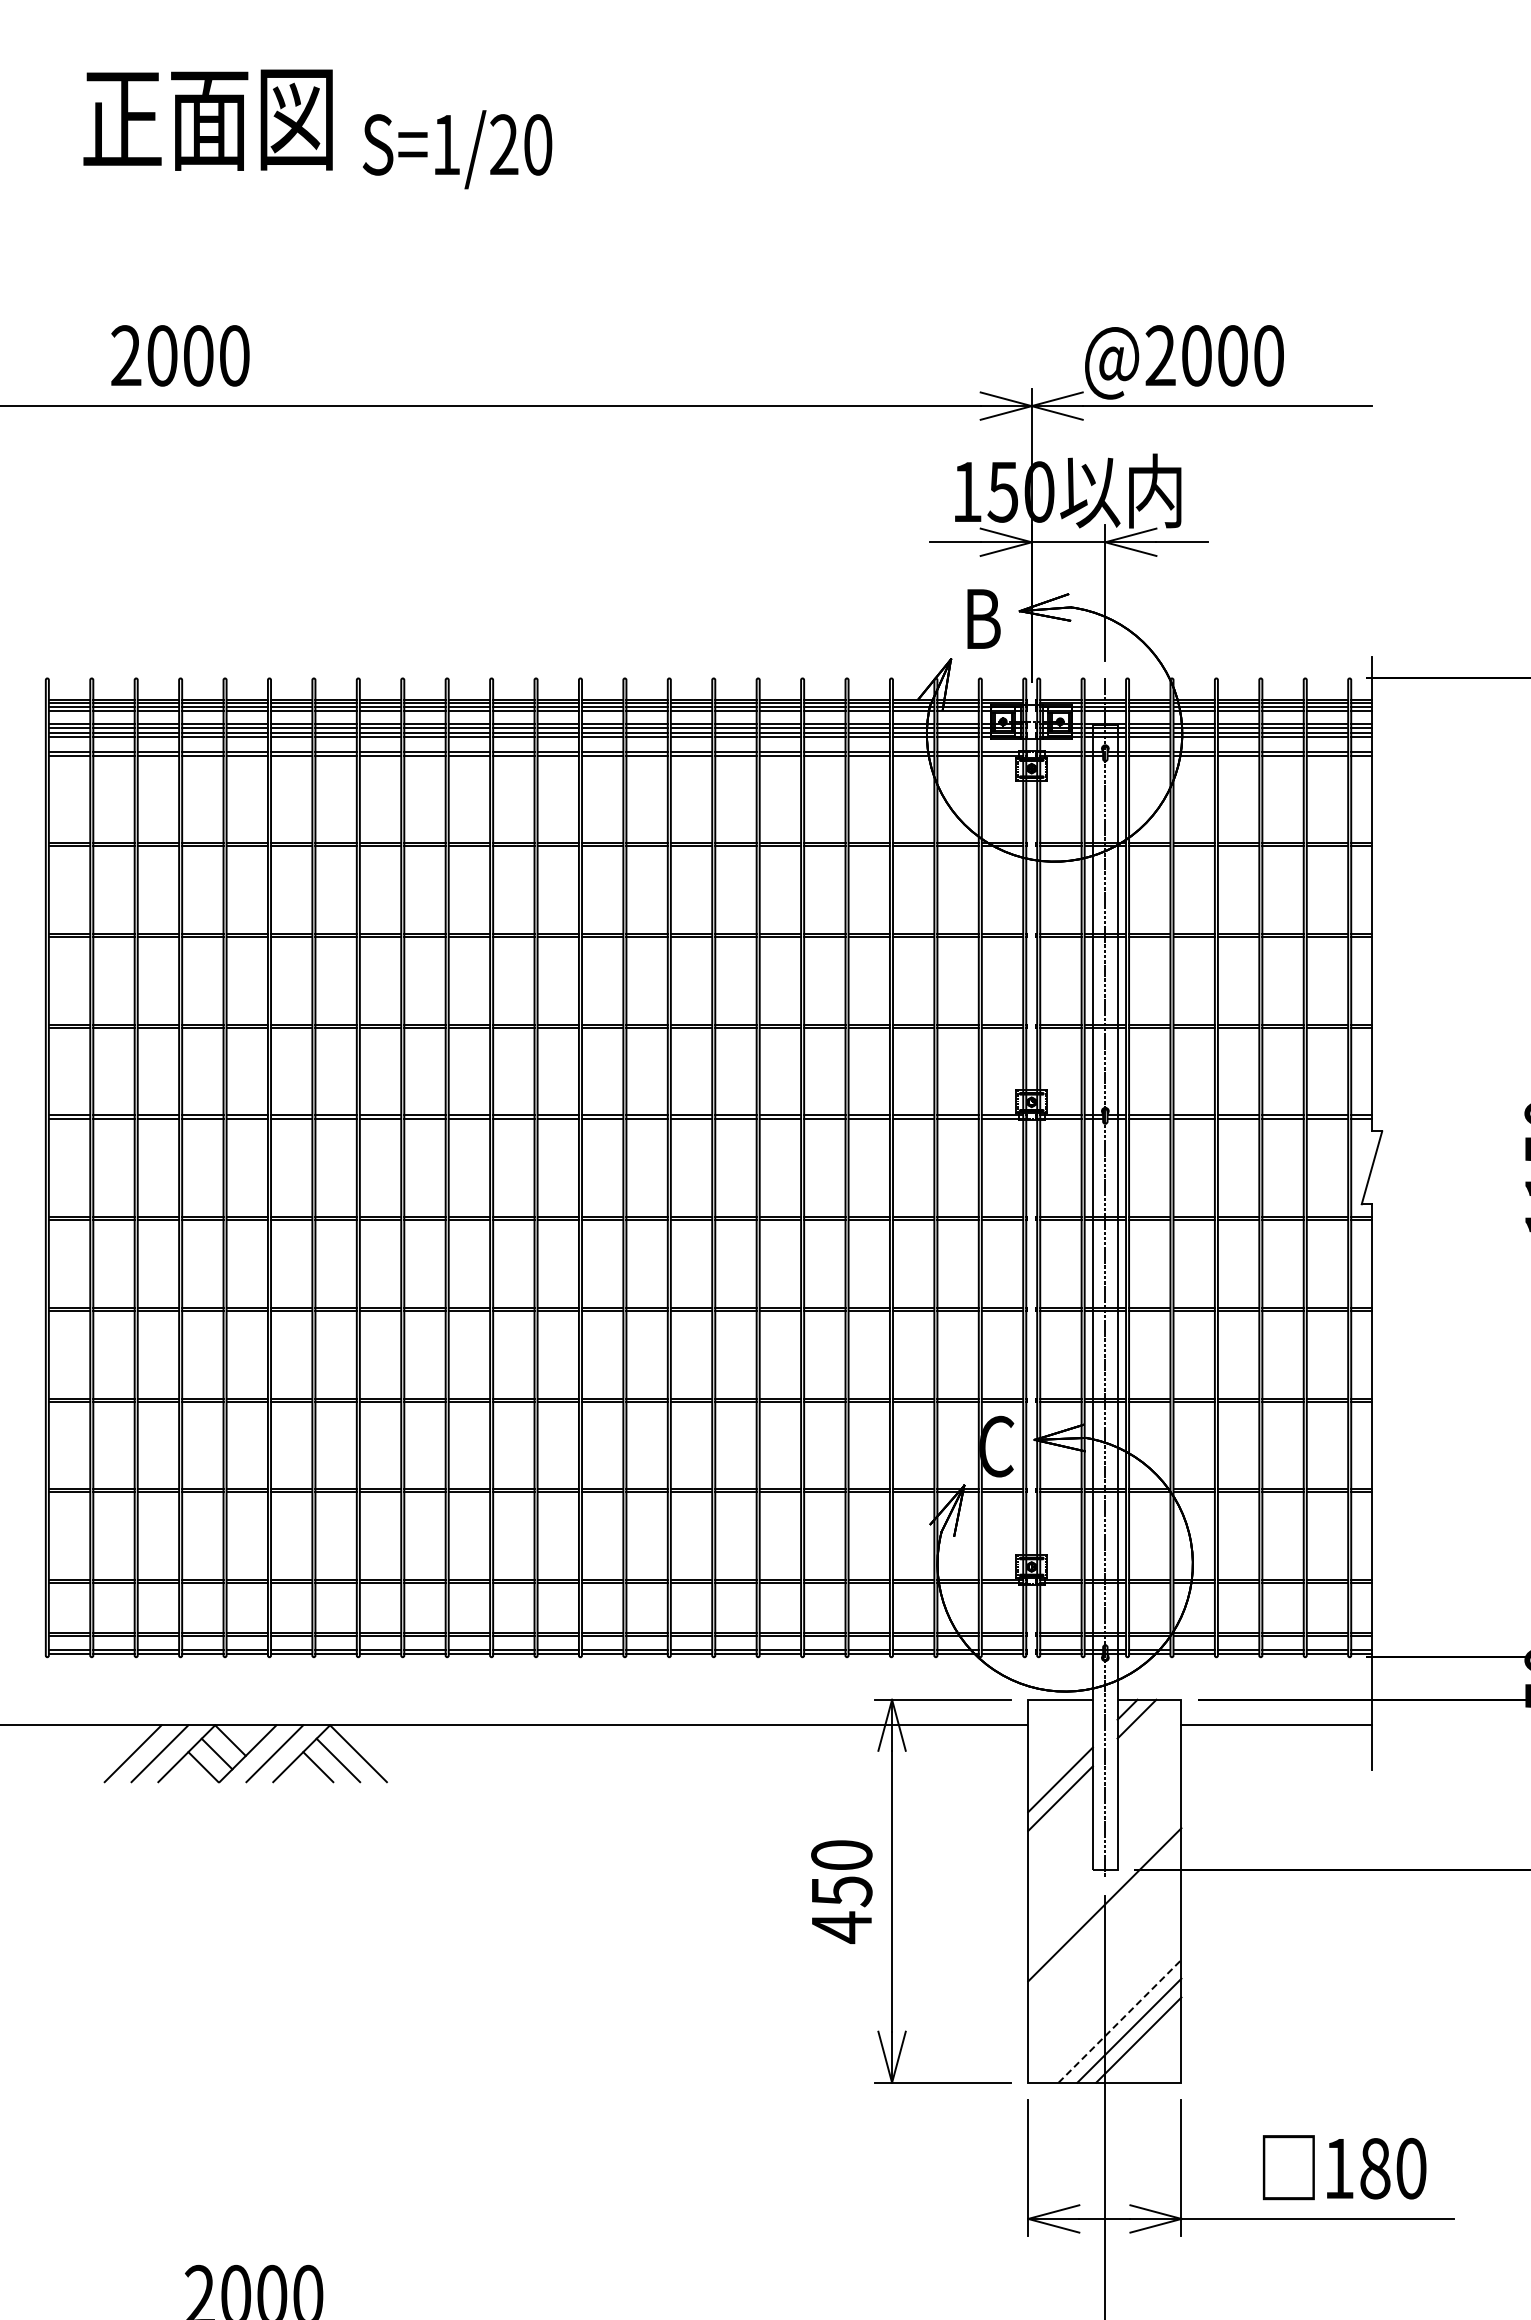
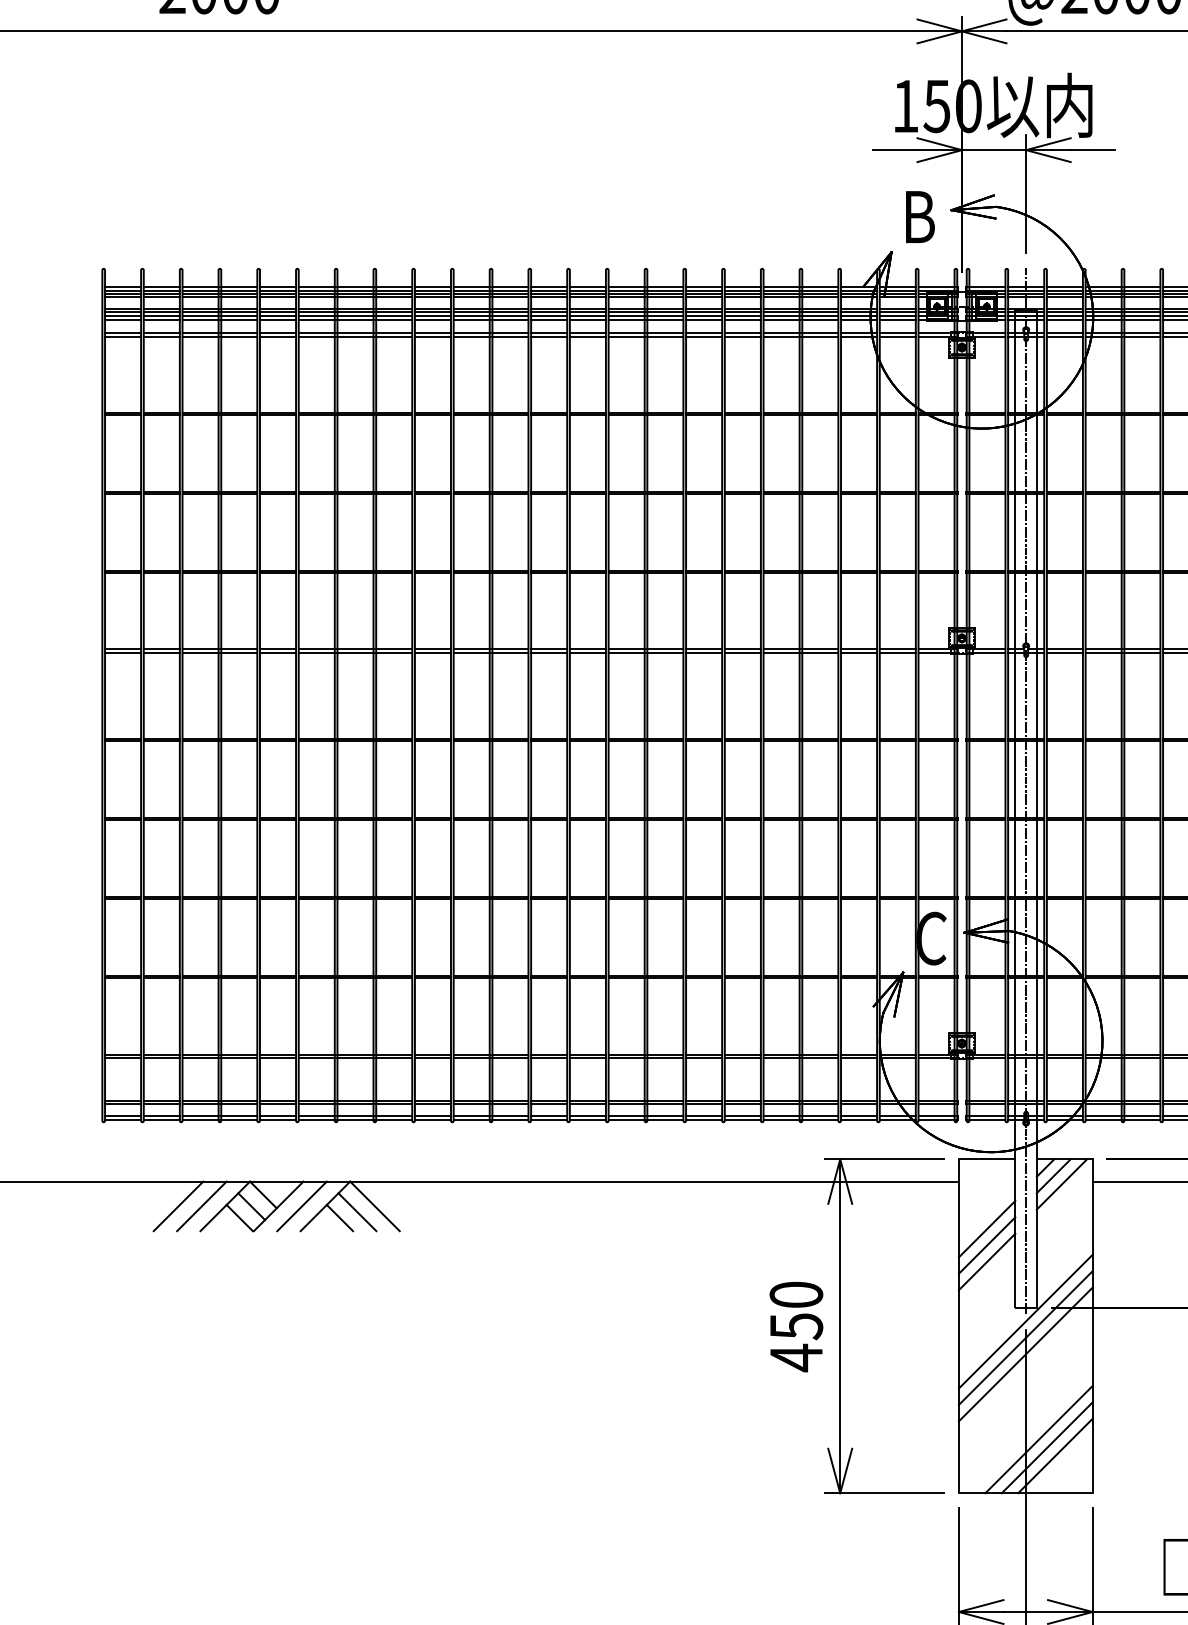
line: (1146, 1728) -> (1062, 1184), added
line: (1060, 1817) -> (987, 1261), added
line: (1104, 1885) -> (1025, 1321), added
line: (1104, 1923) -> (1025, 1354), added
line: (1120, 2021) -> (1039, 1439), dashed -> solid

